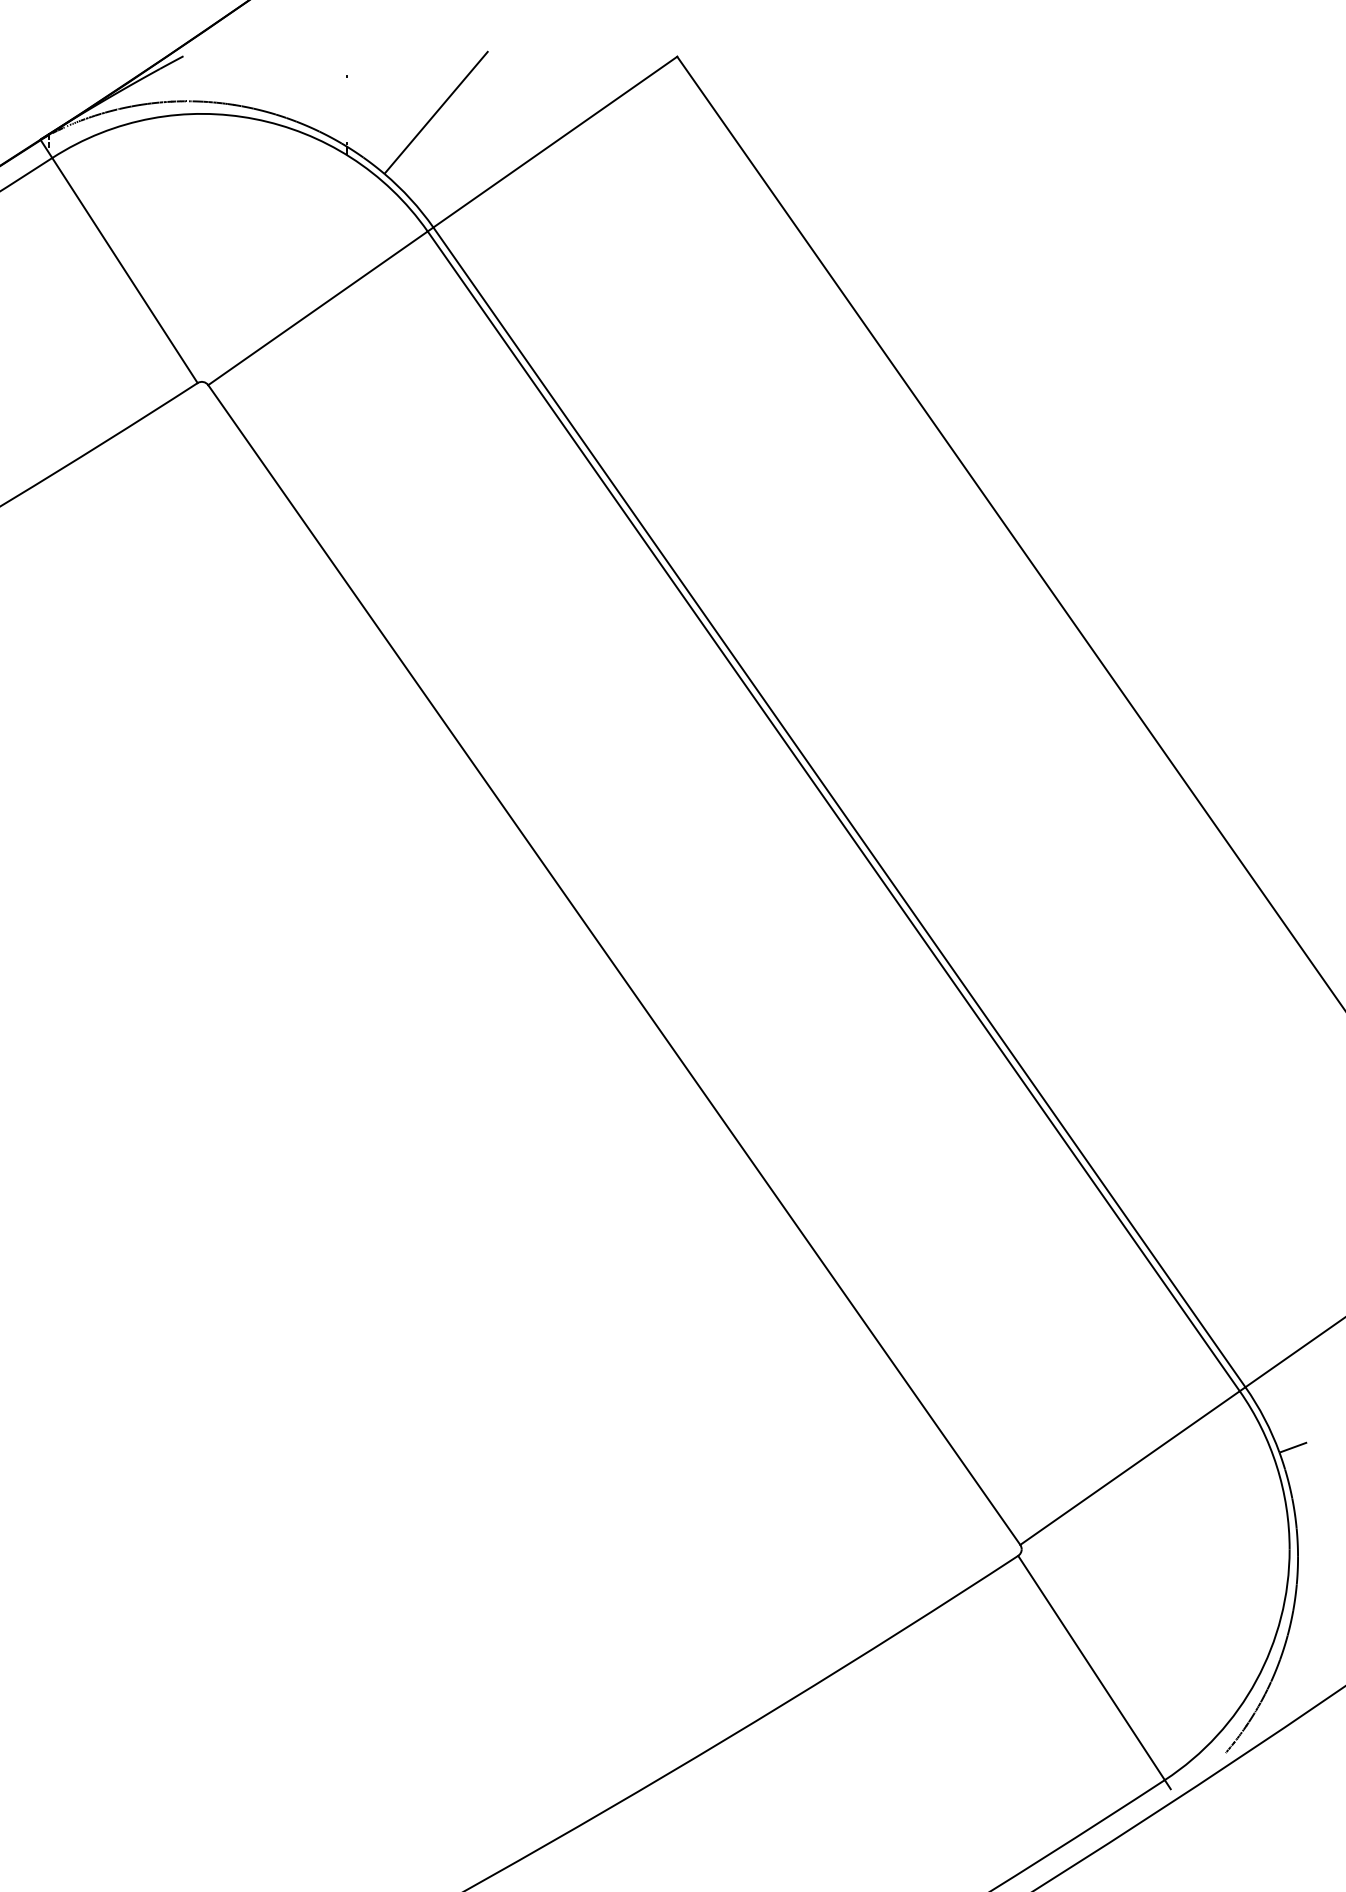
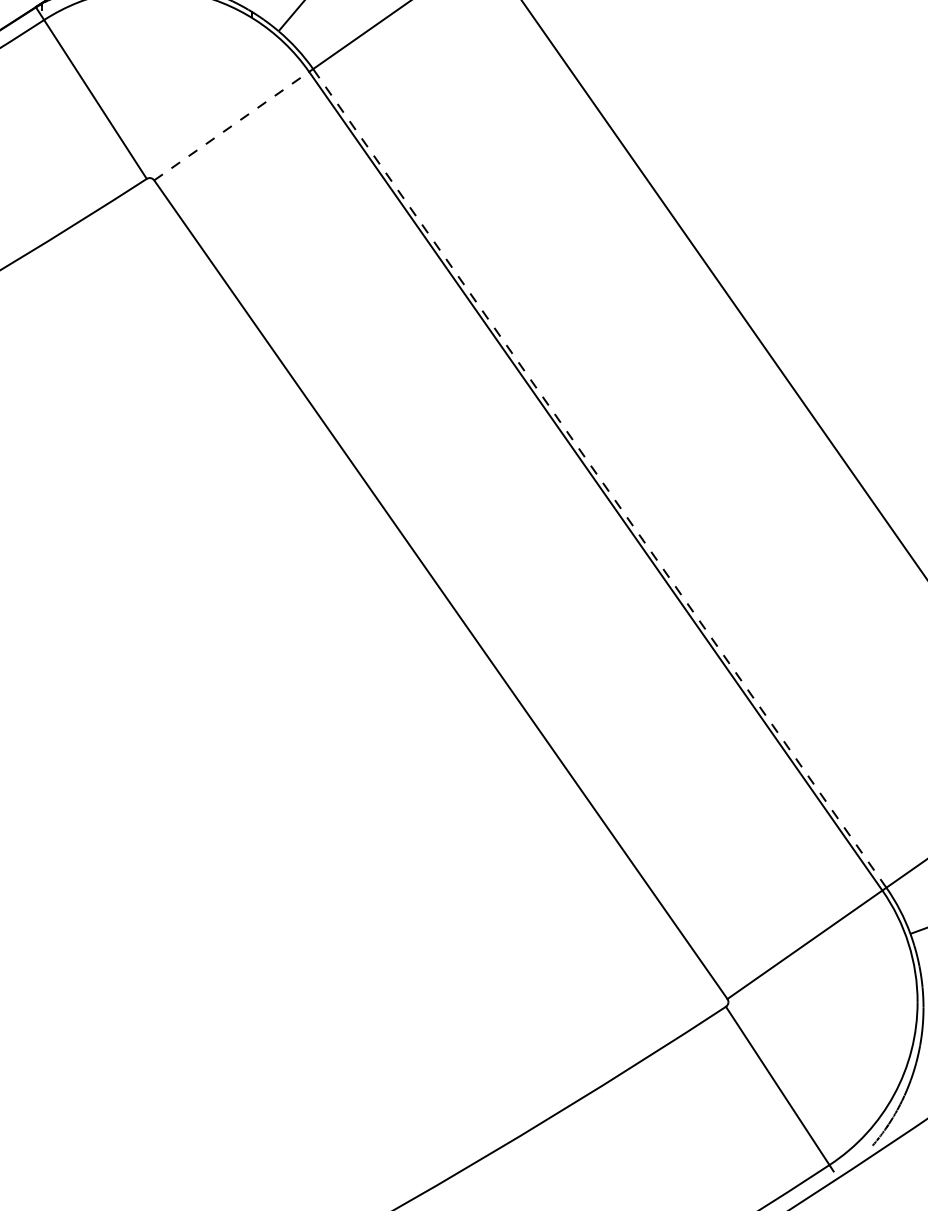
line: (318, 308) -> (232, 126), solid -> dashed
line: (839, 807) -> (599, 478), solid -> dashed

